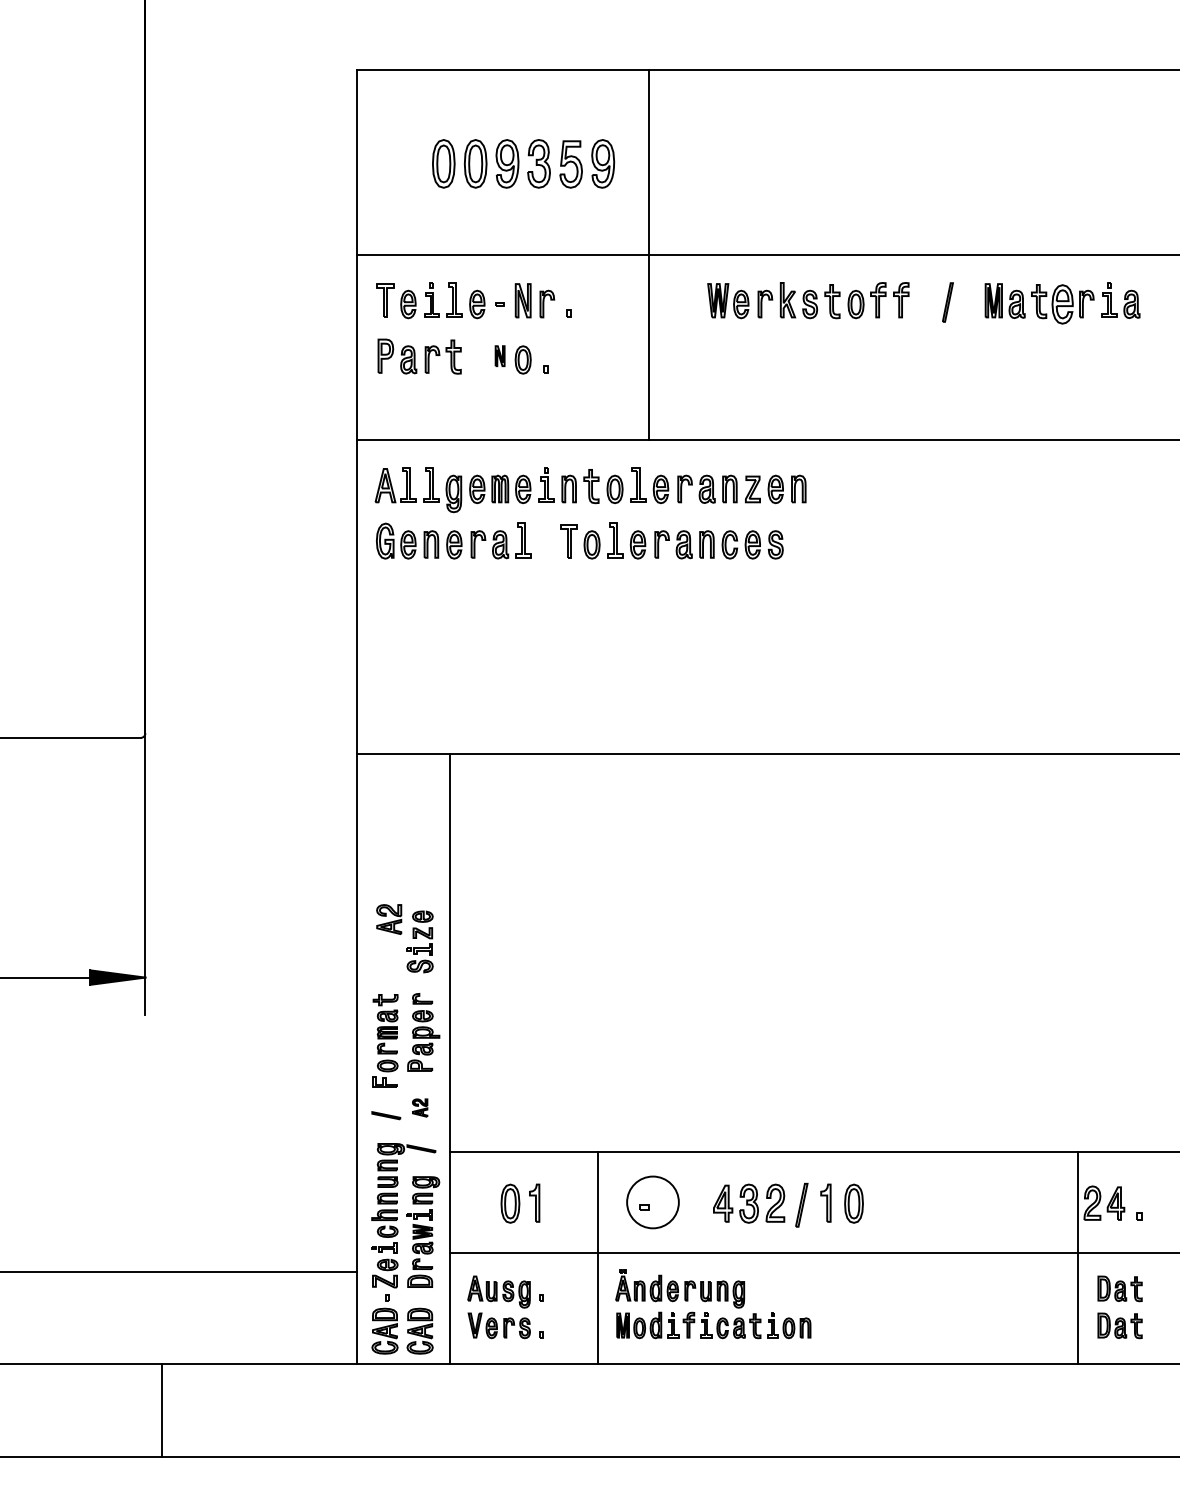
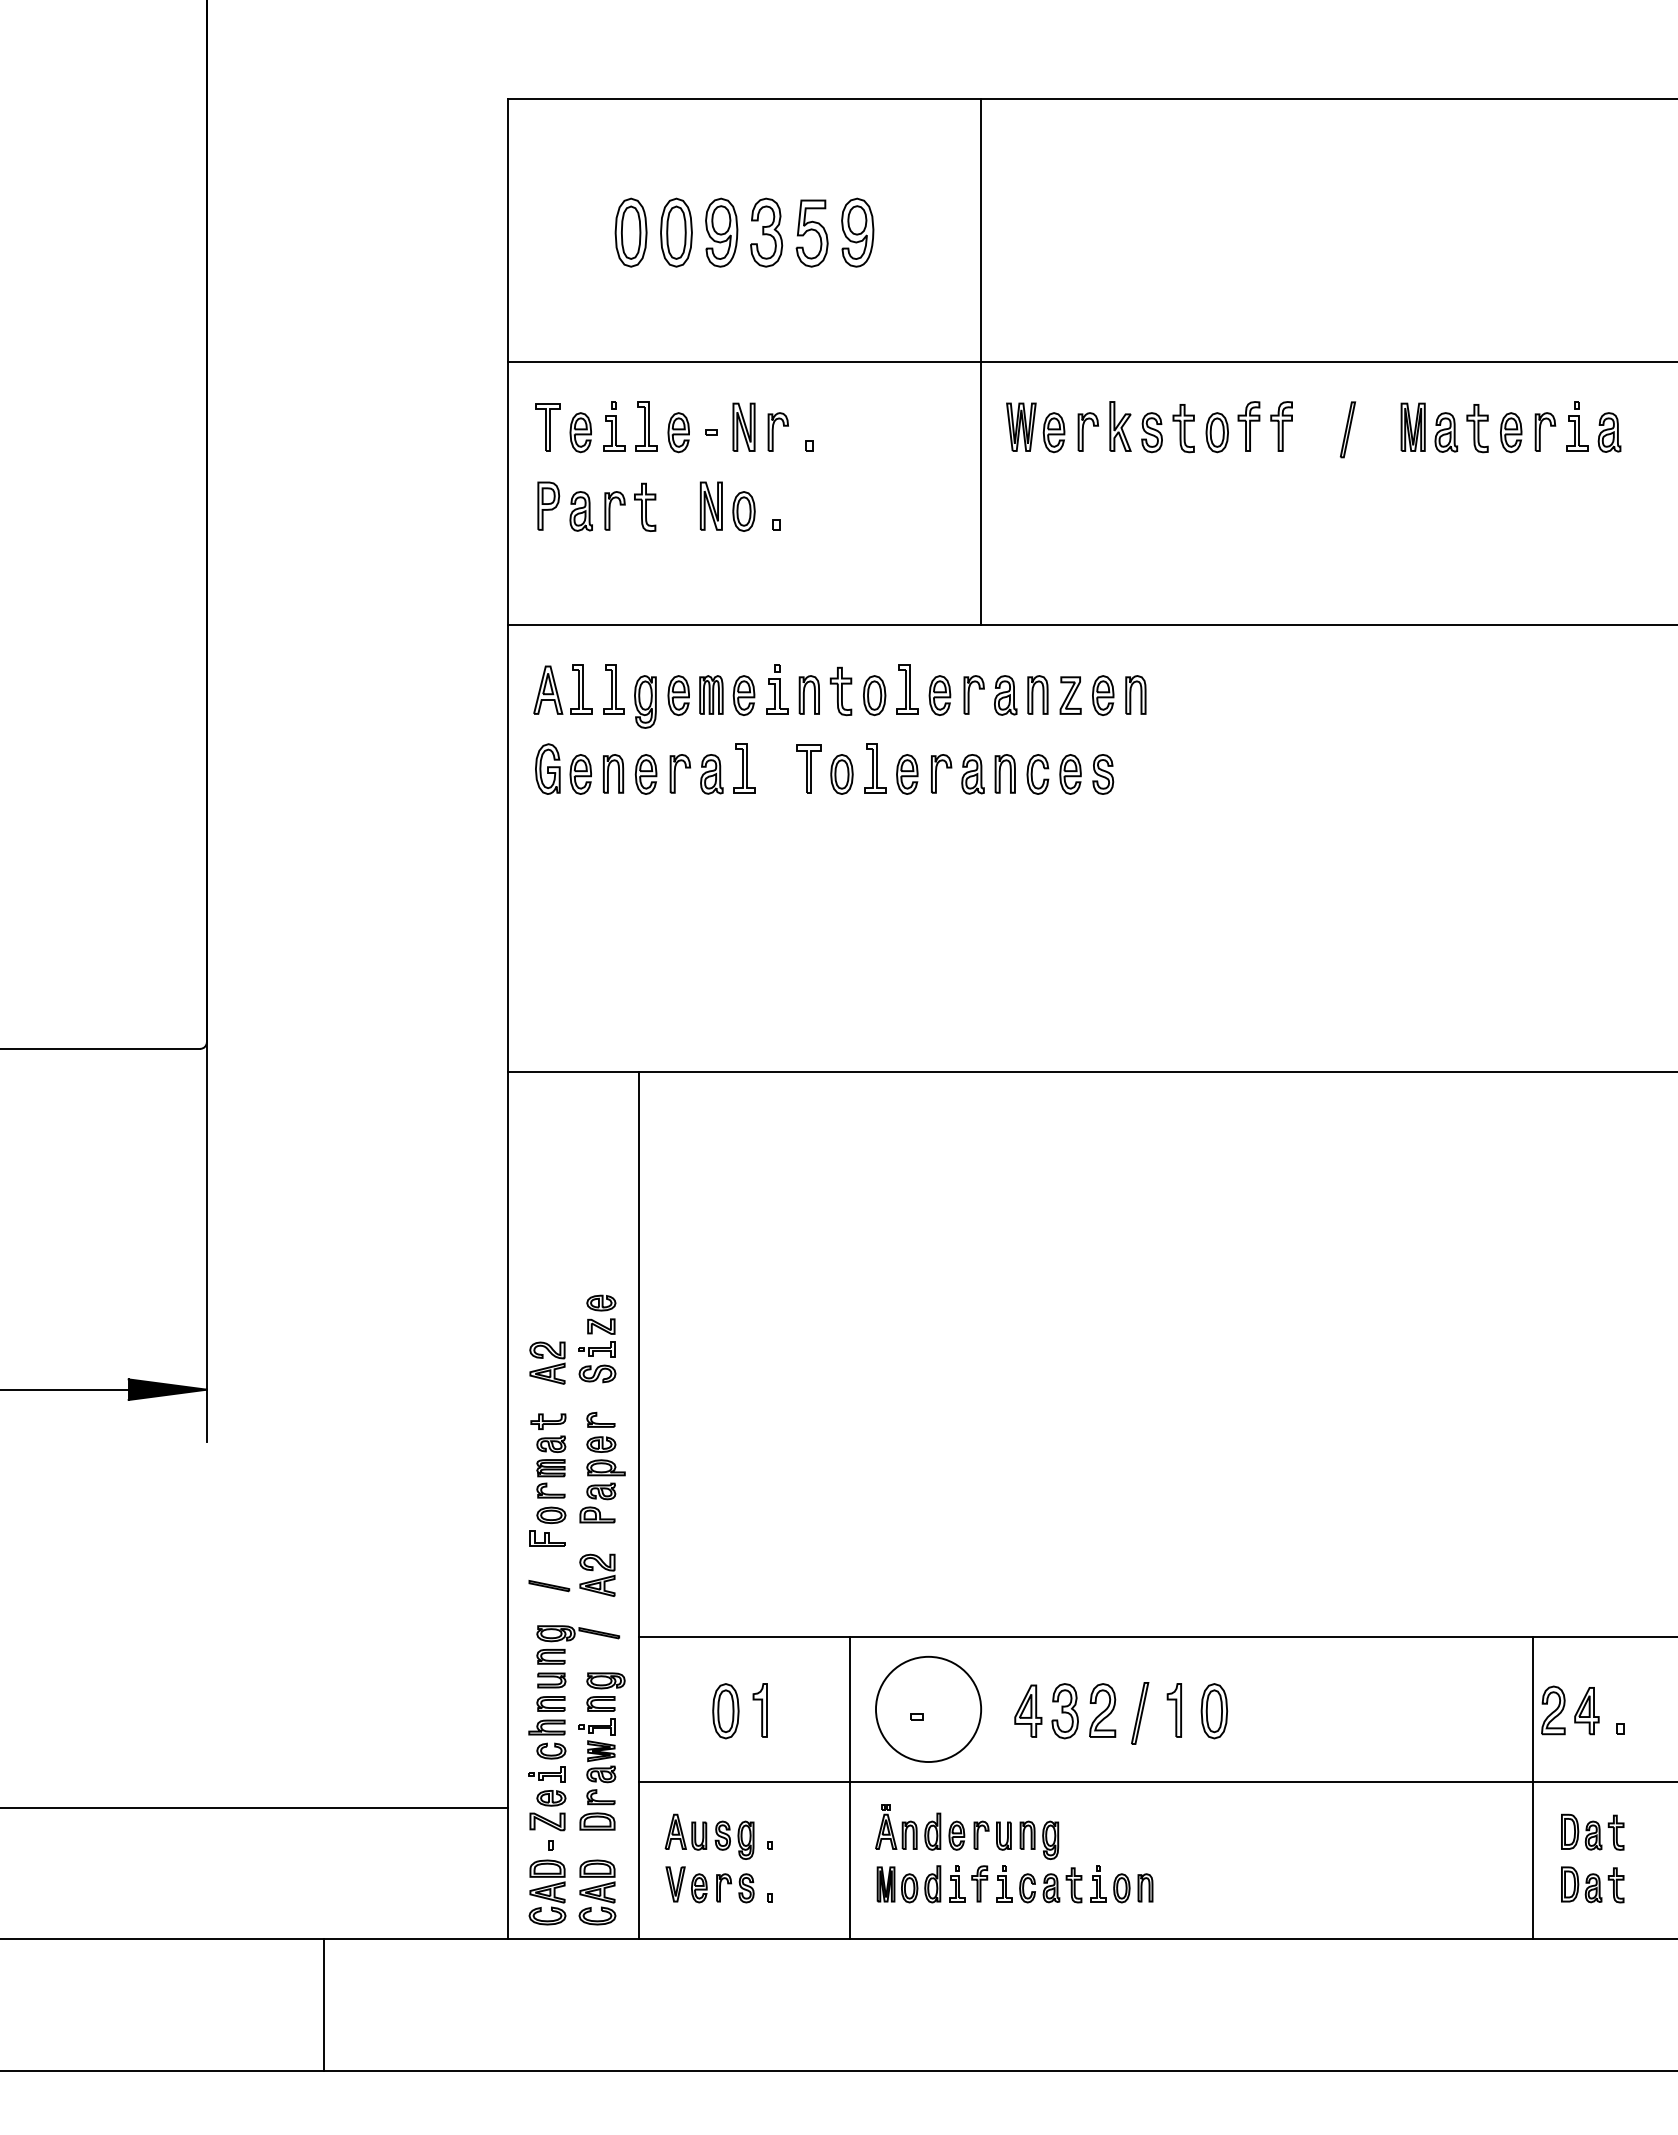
line: (649, 254) -> (981, 361), moved
part: (1062, 304) -> (1511, 432), size x0.71
part: (499, 355) -> (710, 505), size x1.67
part: (389, 919) -> (547, 1362), moved
part: (420, 1107) -> (597, 1574), size x1.67
circle: (652, 1202) -> (928, 1709), size x1.43
line: (162, 1409) -> (323, 2004), moved

